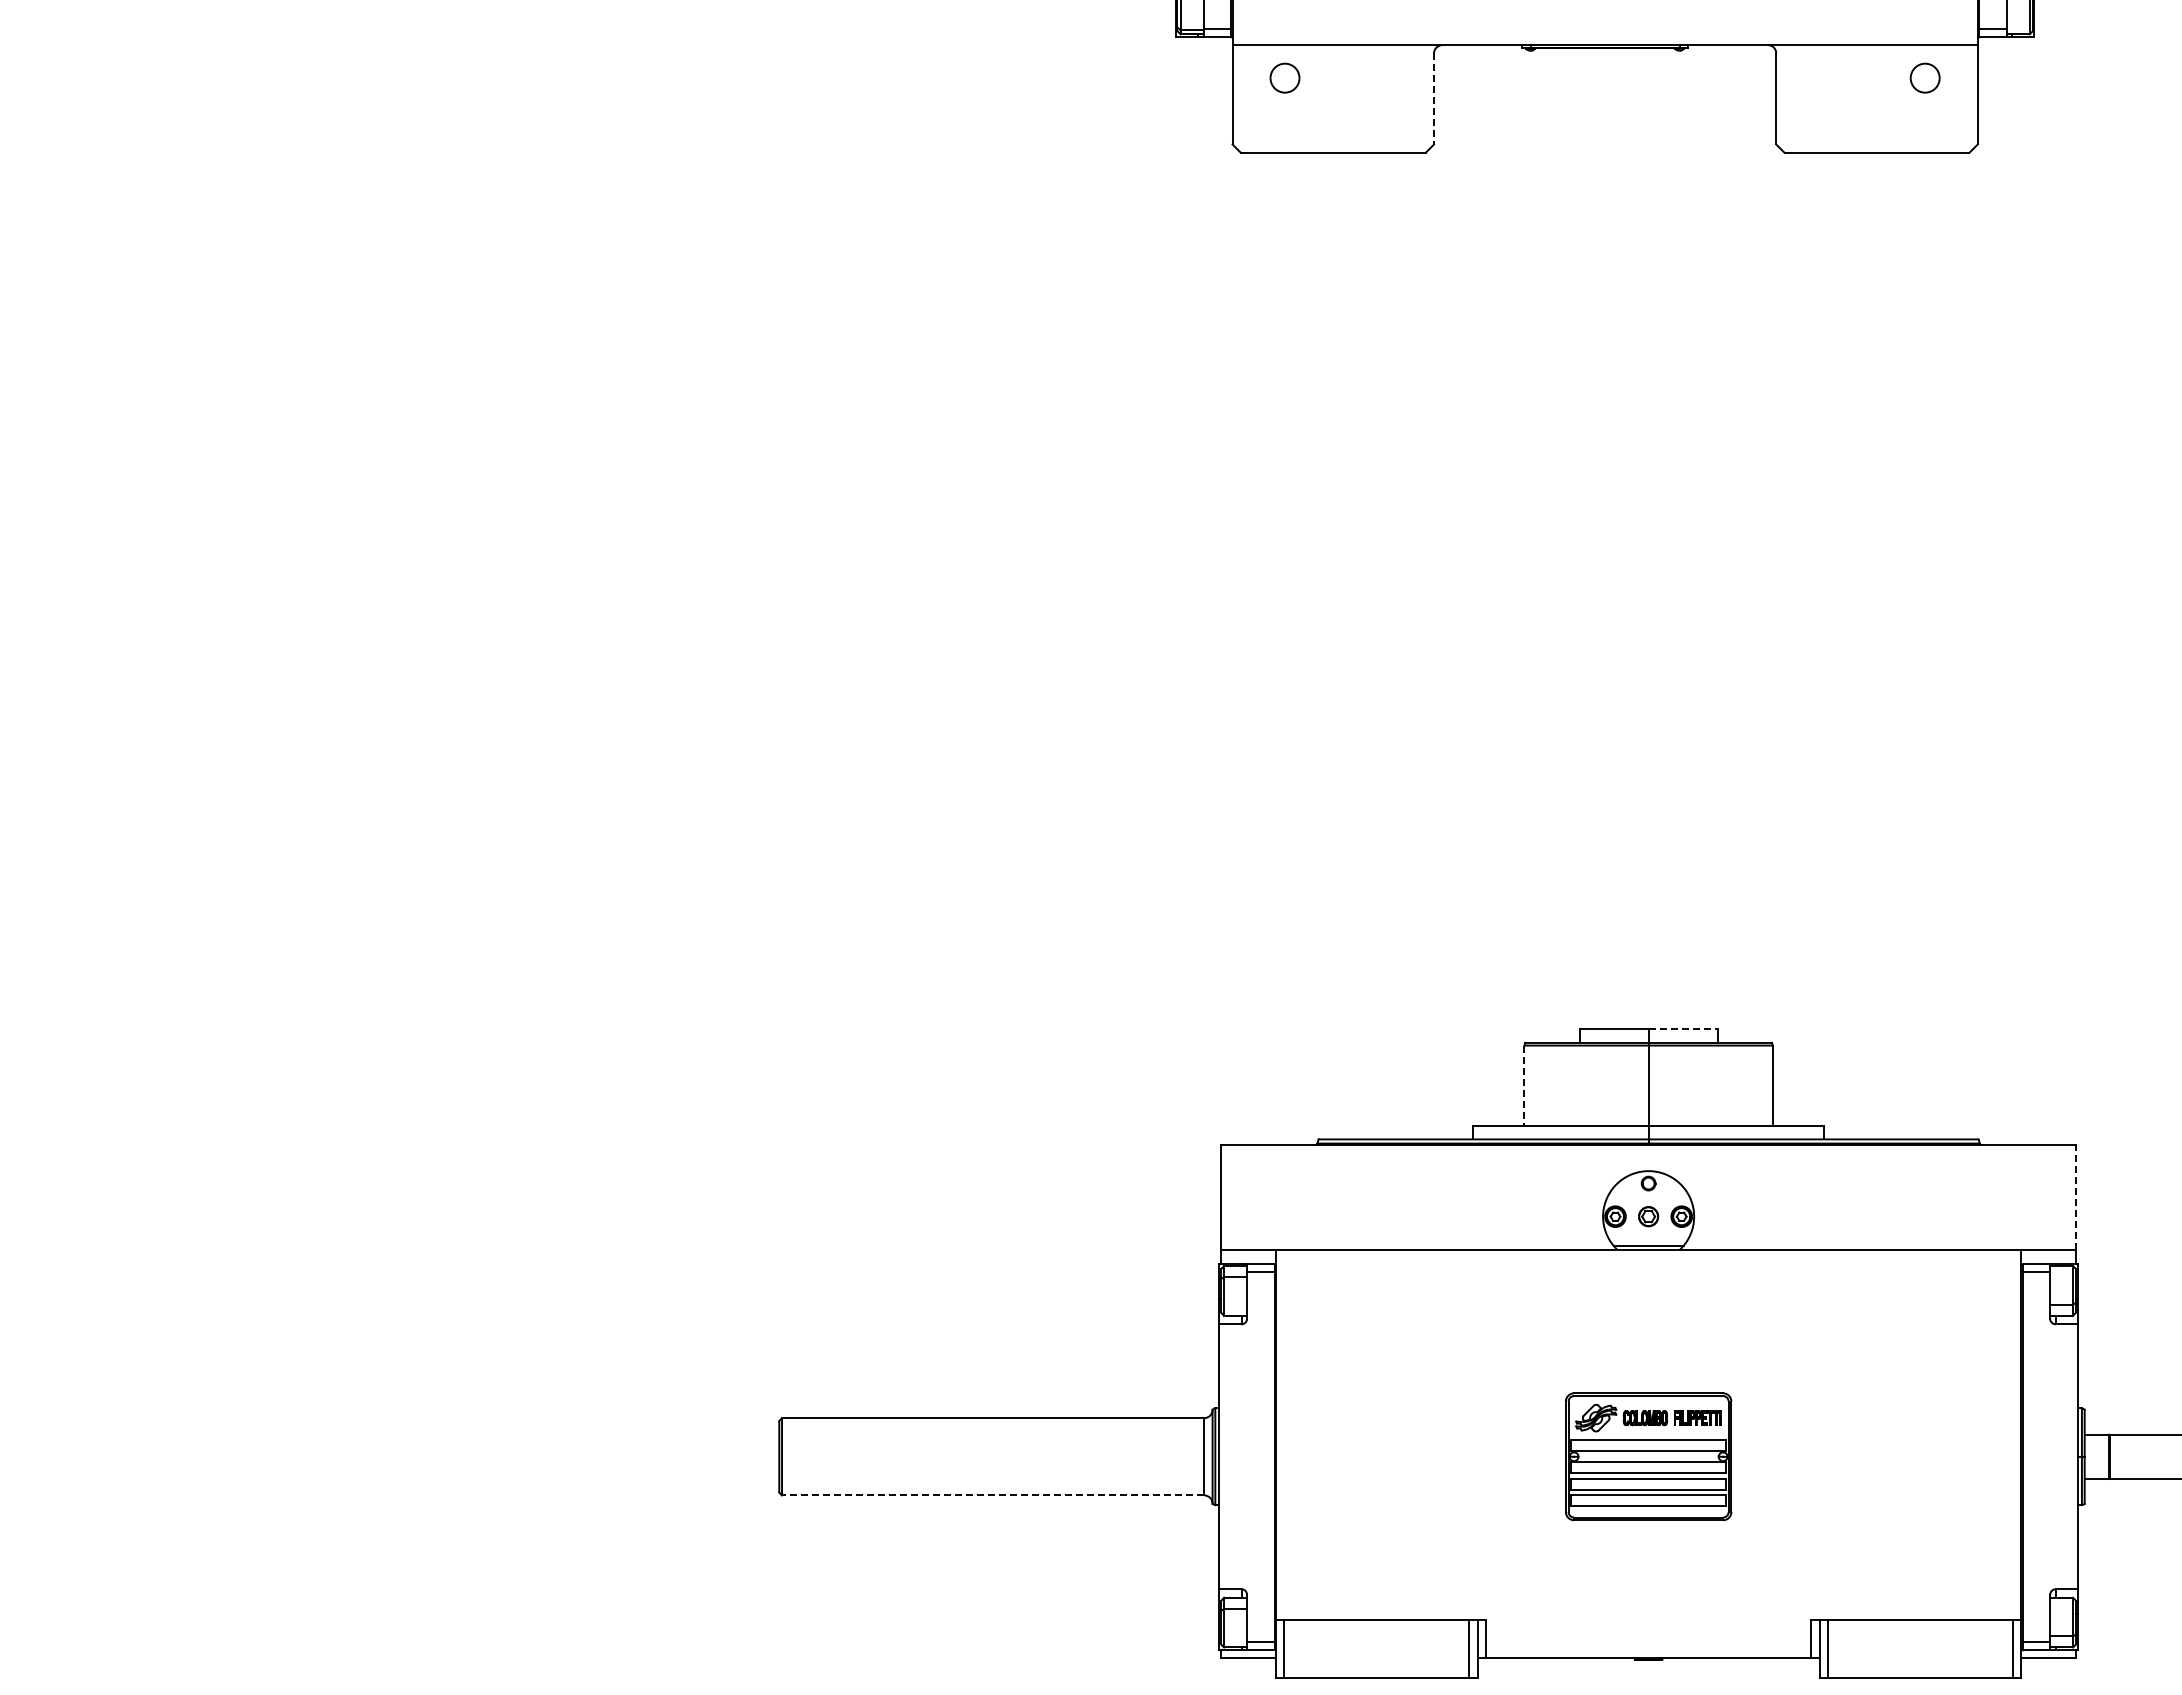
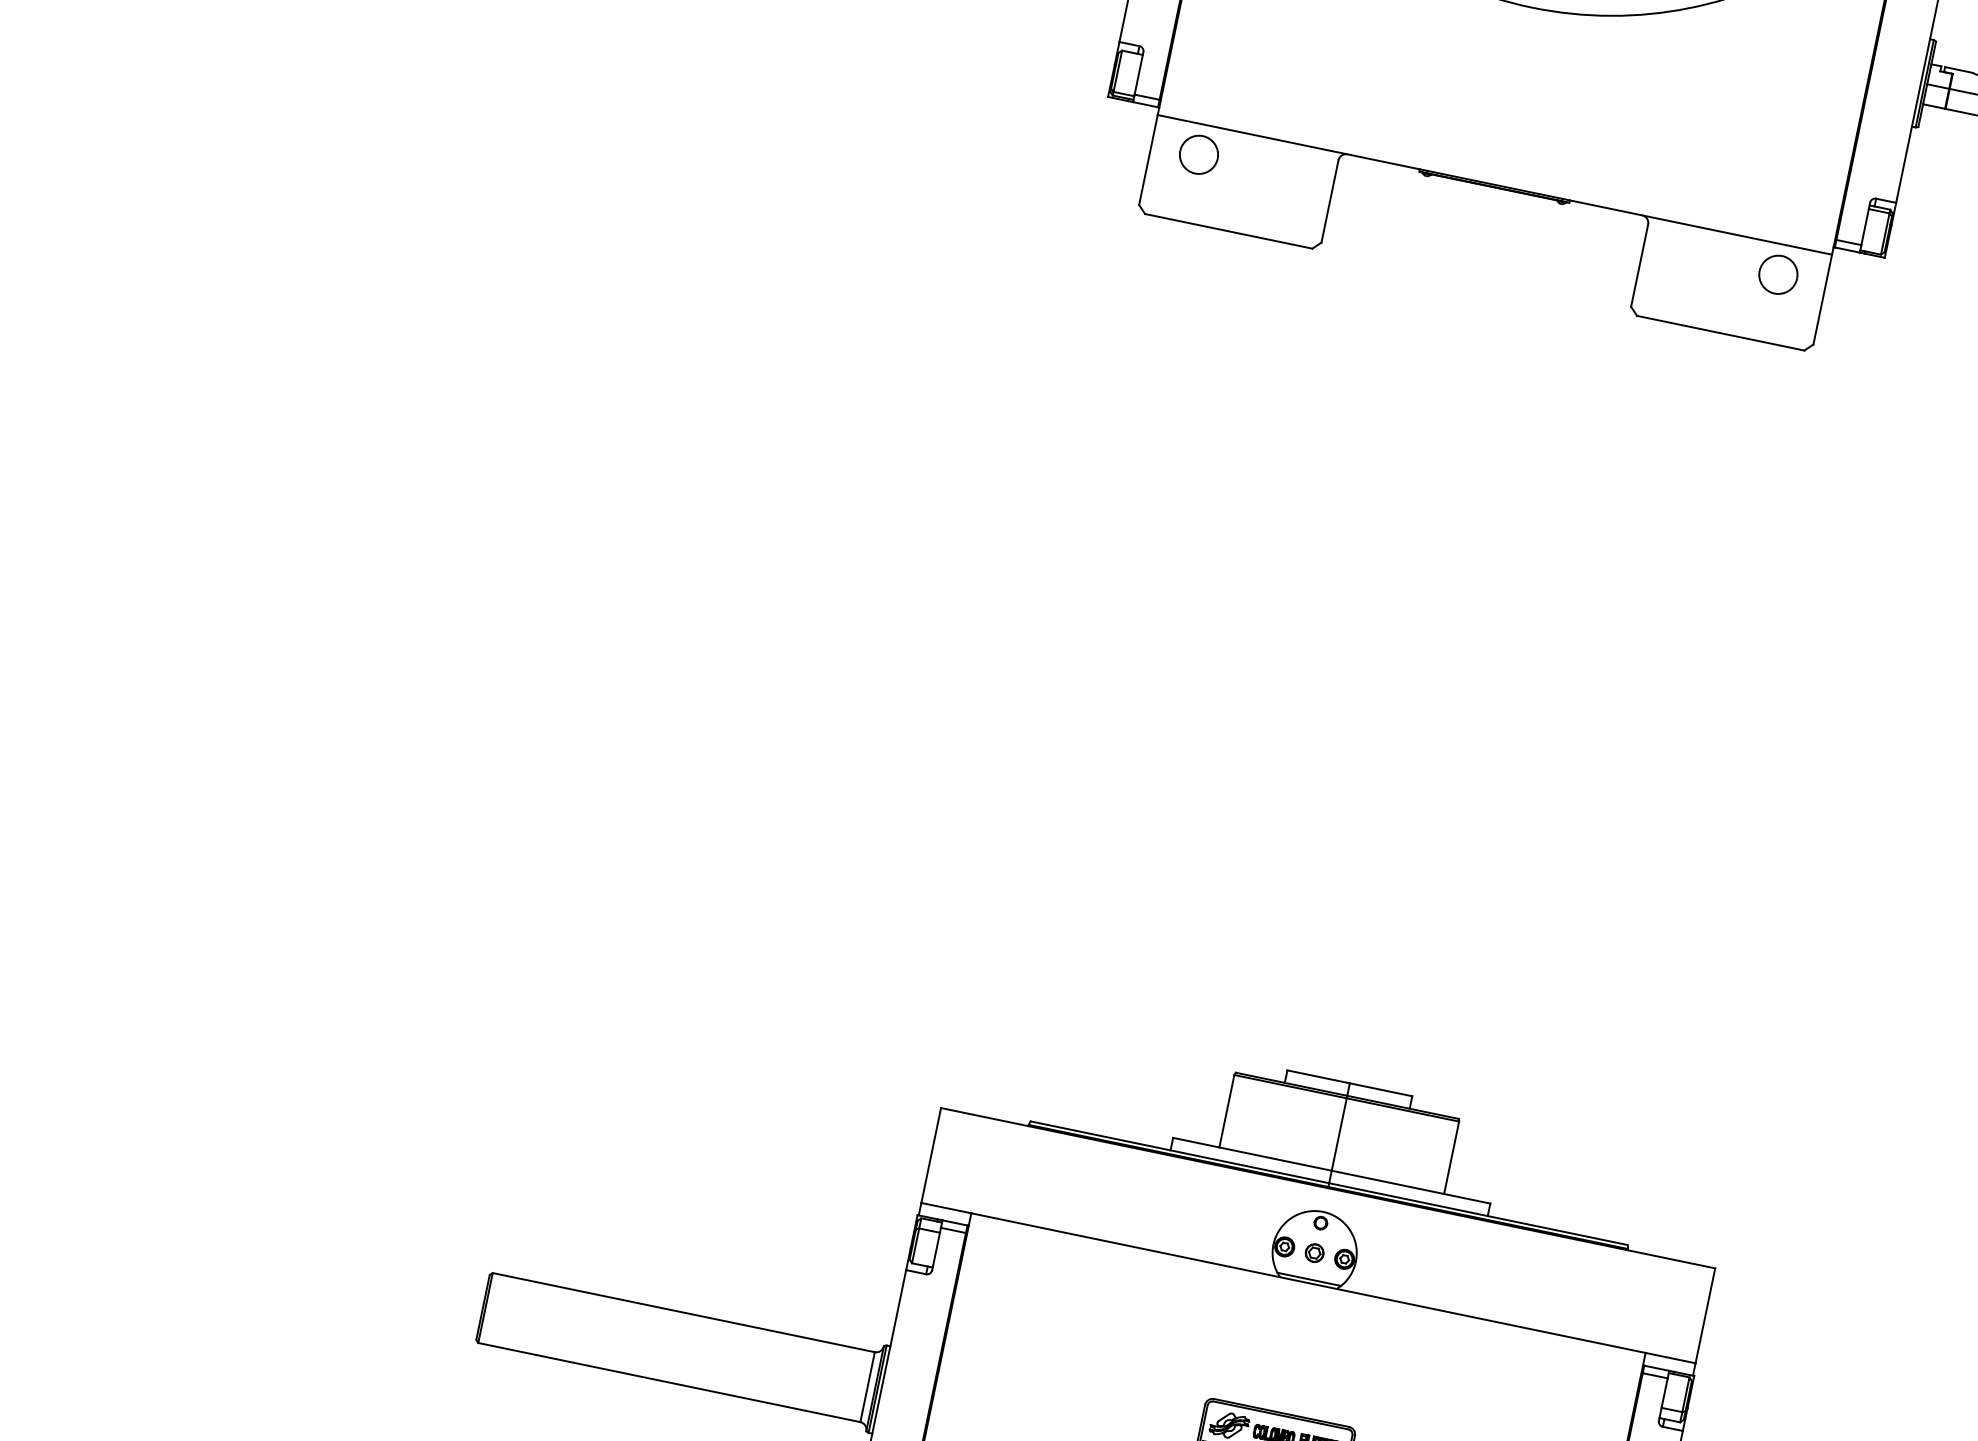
part: (1284, 77) -> (1198, 154), size x1.43
part: (1924, 77) -> (1777, 273), size x1.43
line: (1434, 98) -> (1330, 201), dashed -> solid
line: (1683, 1029) -> (1381, 1090), dashed -> solid
line: (1524, 1086) -> (1226, 1112), dashed -> solid
line: (2076, 1196) -> (1705, 1315), dashed -> solid
line: (992, 1495) -> (668, 1382), dashed -> solid

